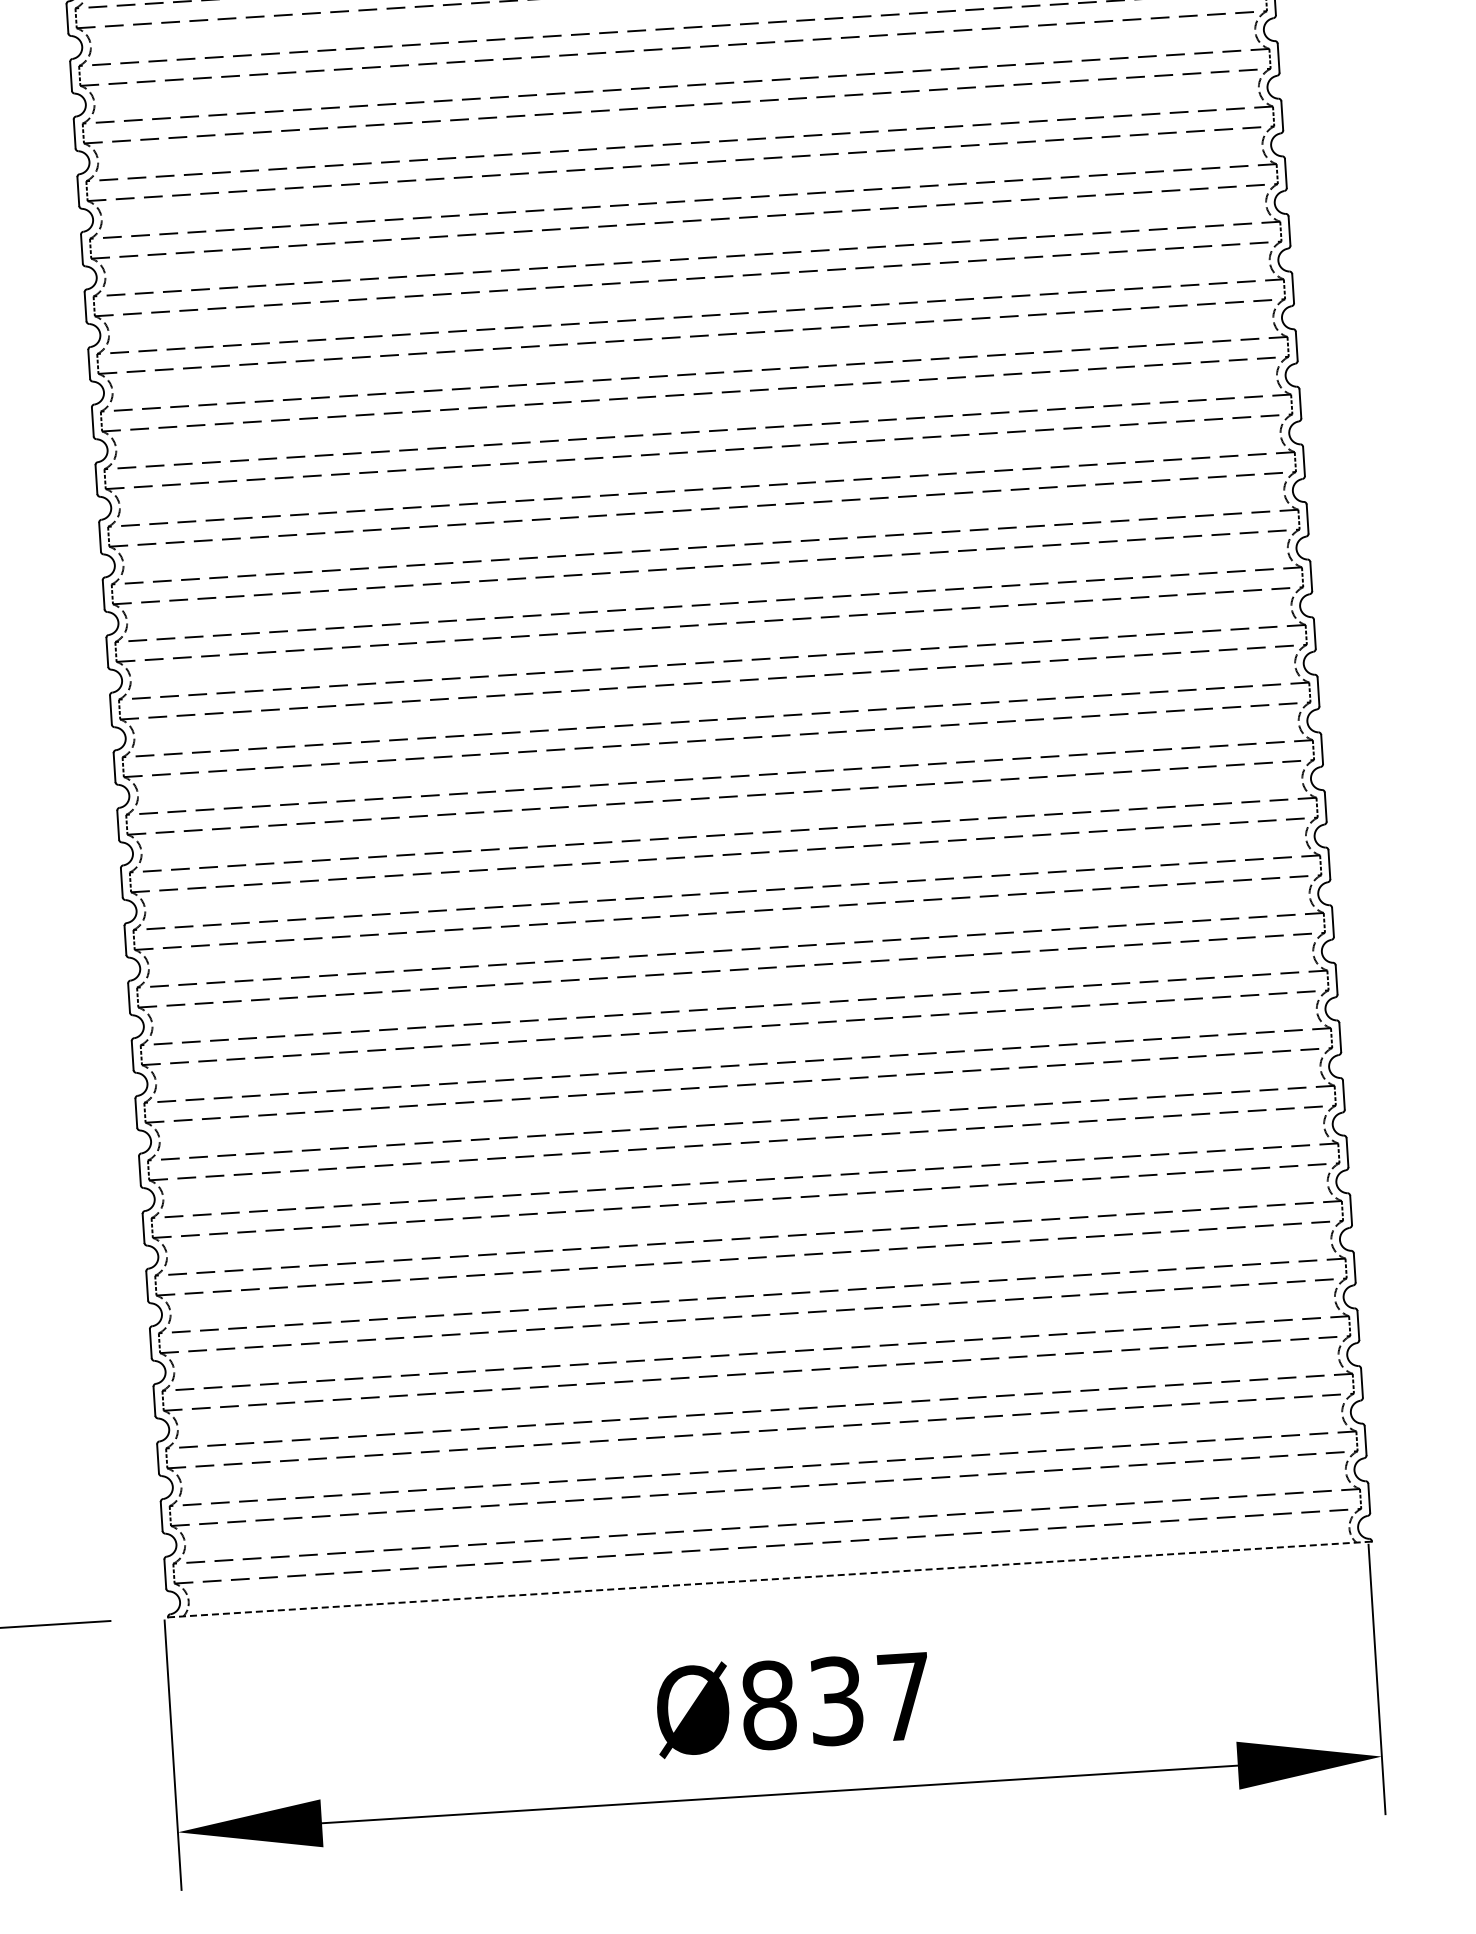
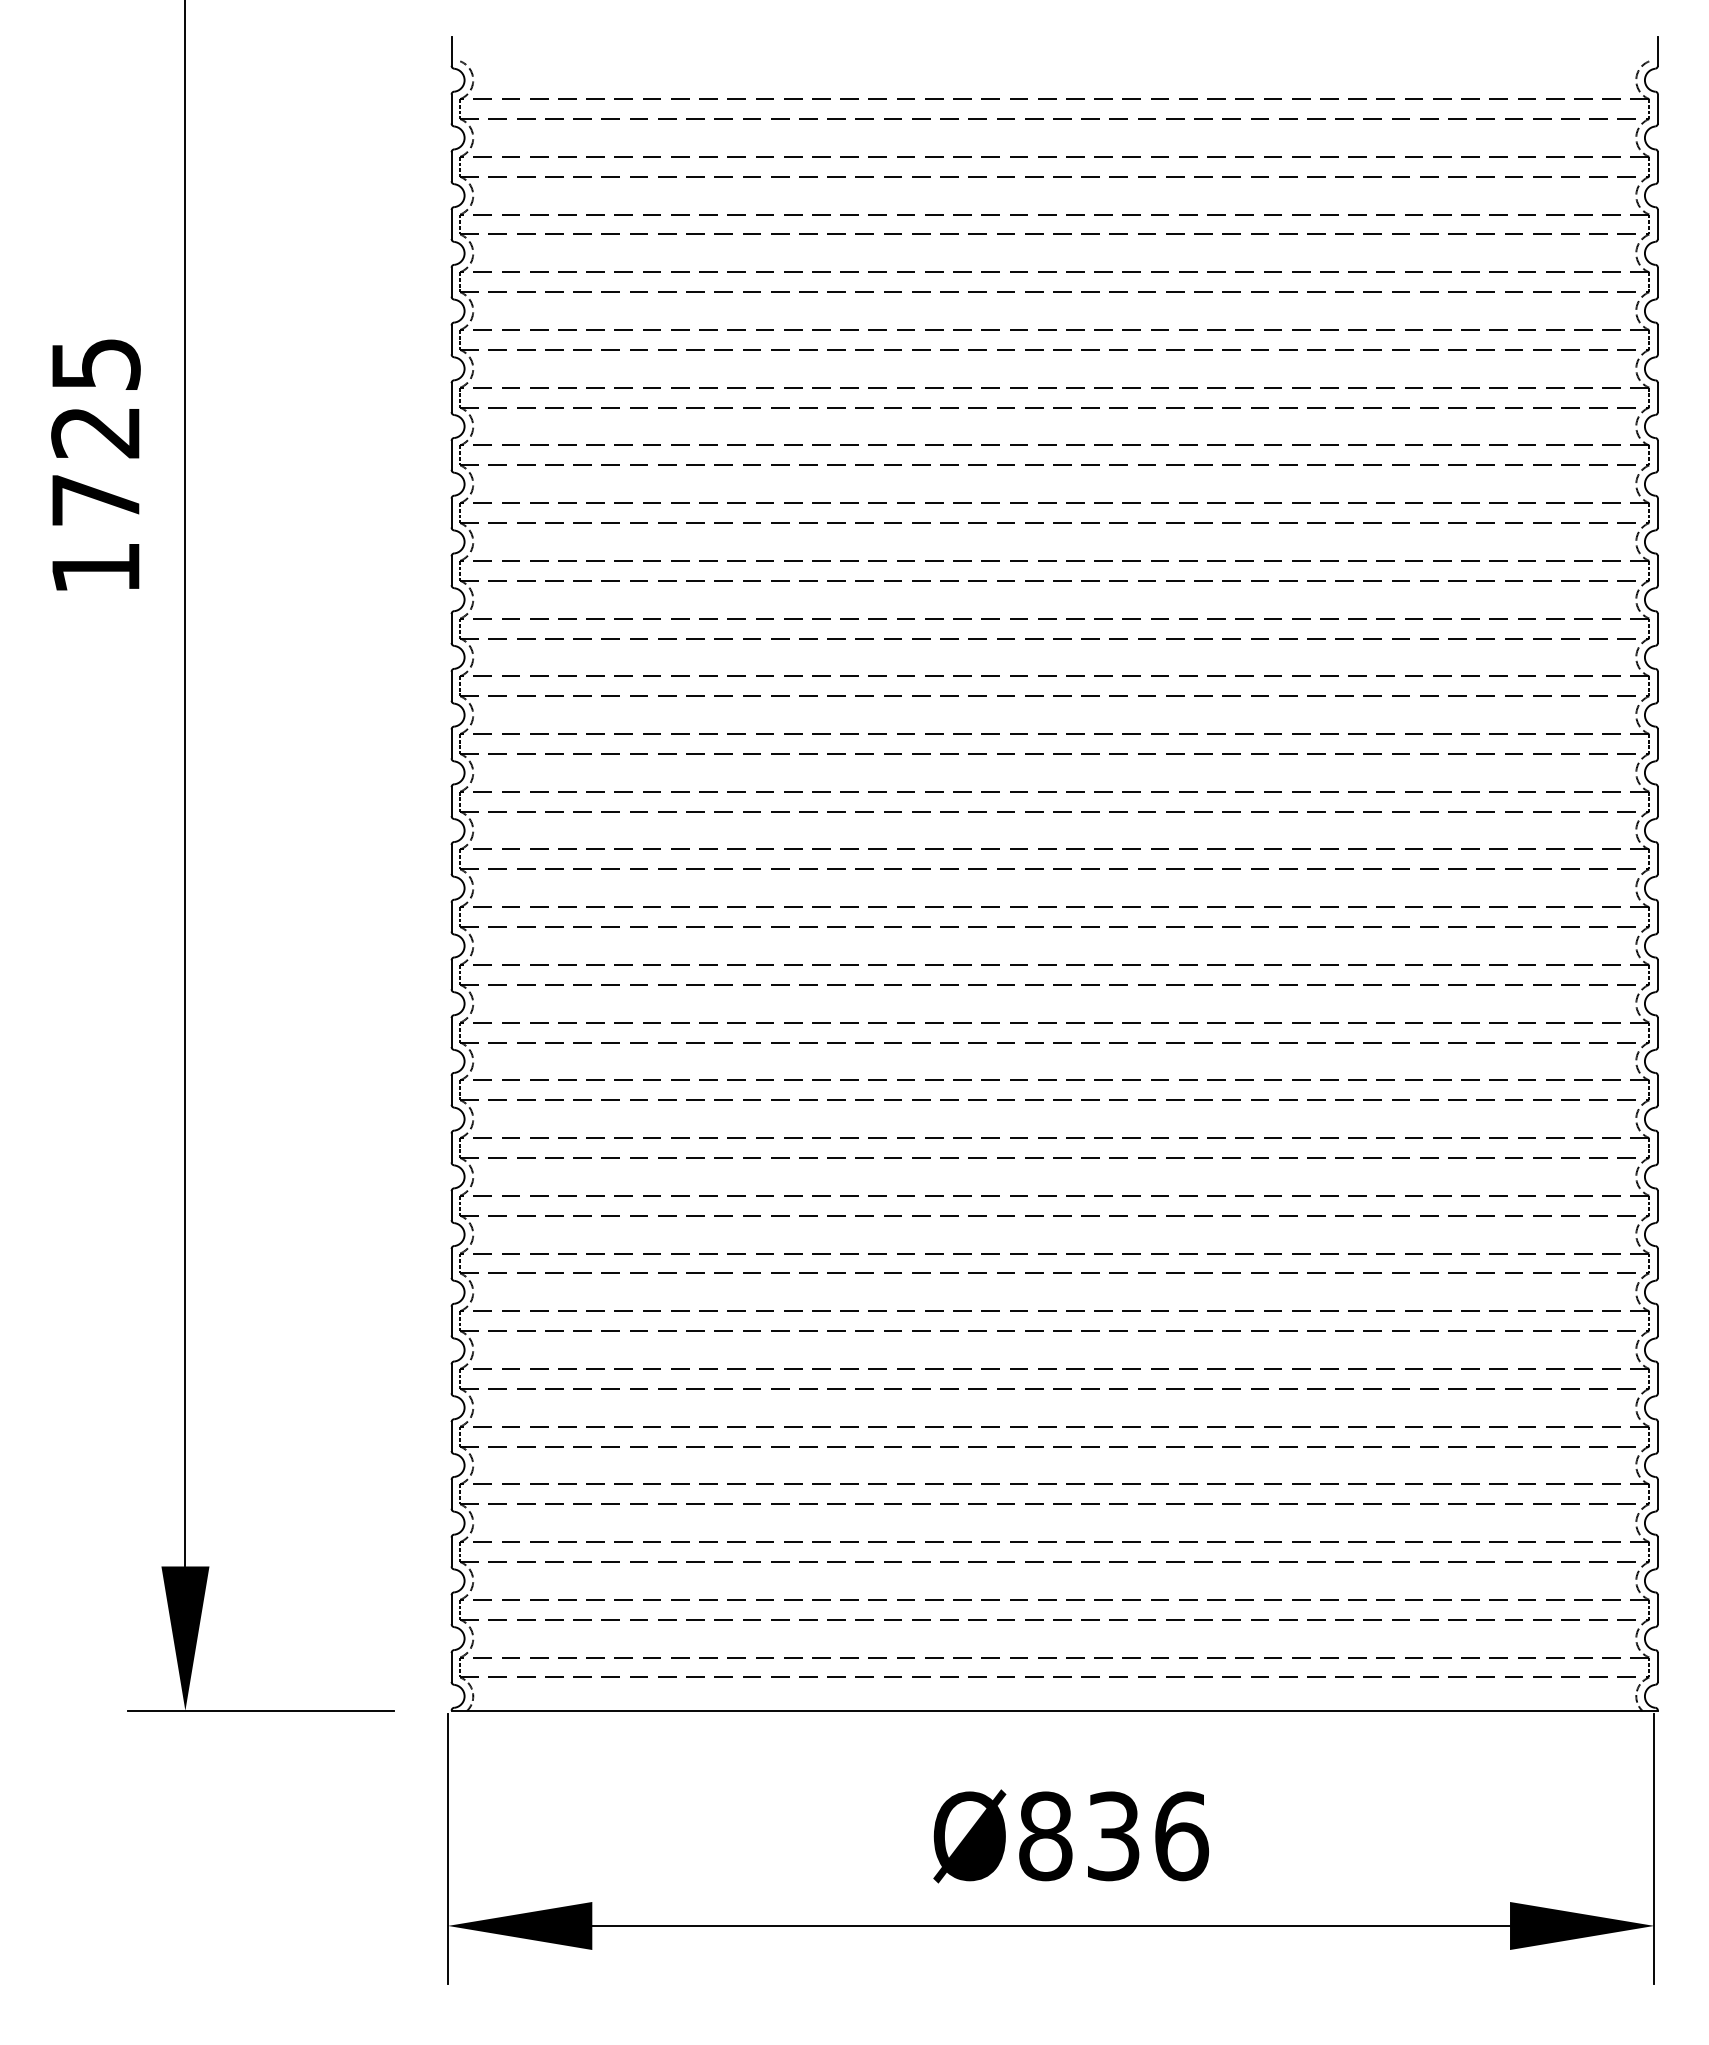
line: (770, 1579) -> (1055, 1710), dashed -> solid
text: (905, 1696) -> (1182, 1836), Ø837 -> Ø836

